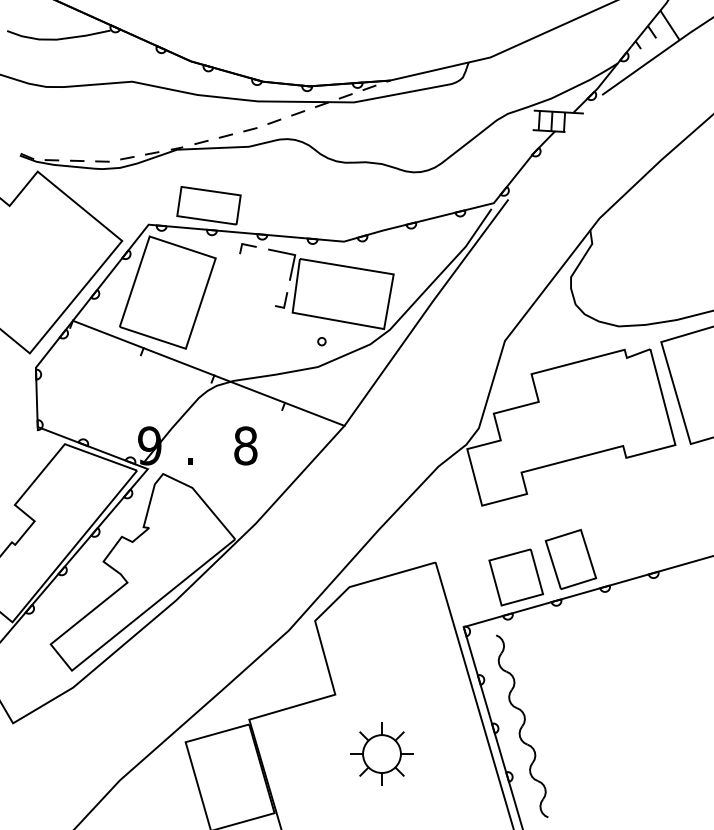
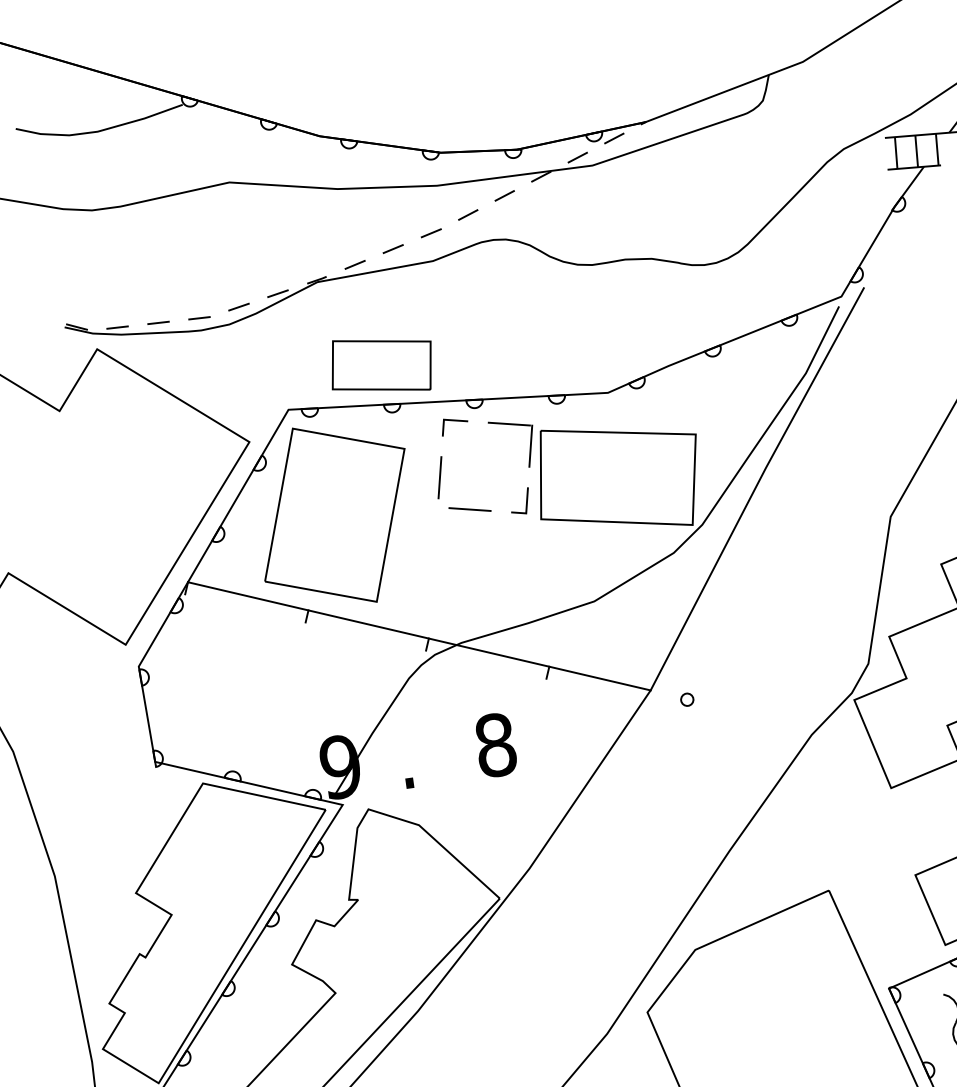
line: (234, 278) -> (439, 477), added
line: (249, 300) -> (468, 509), added
circle: (321, 341) -> (686, 699), moved

